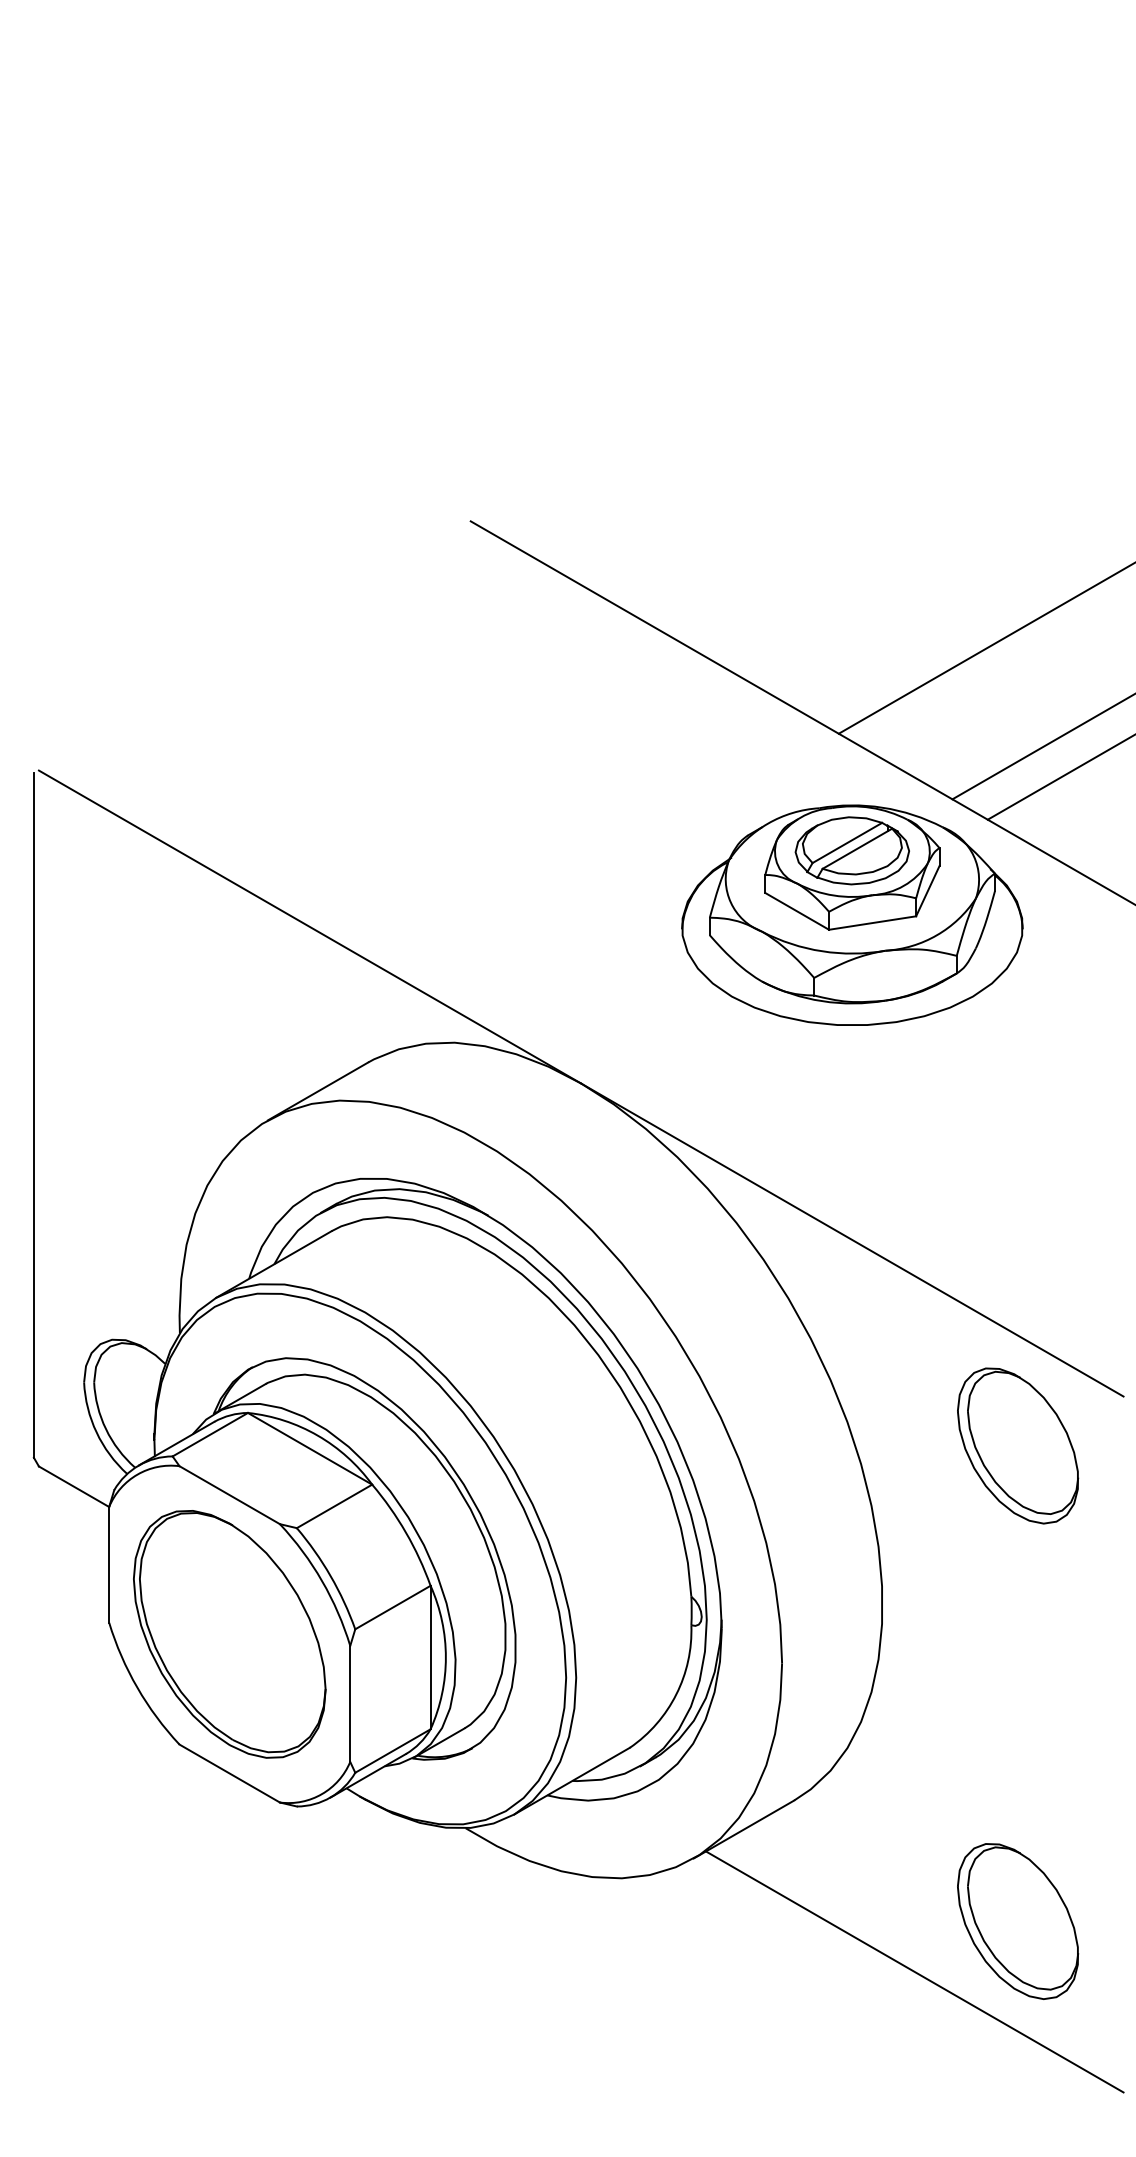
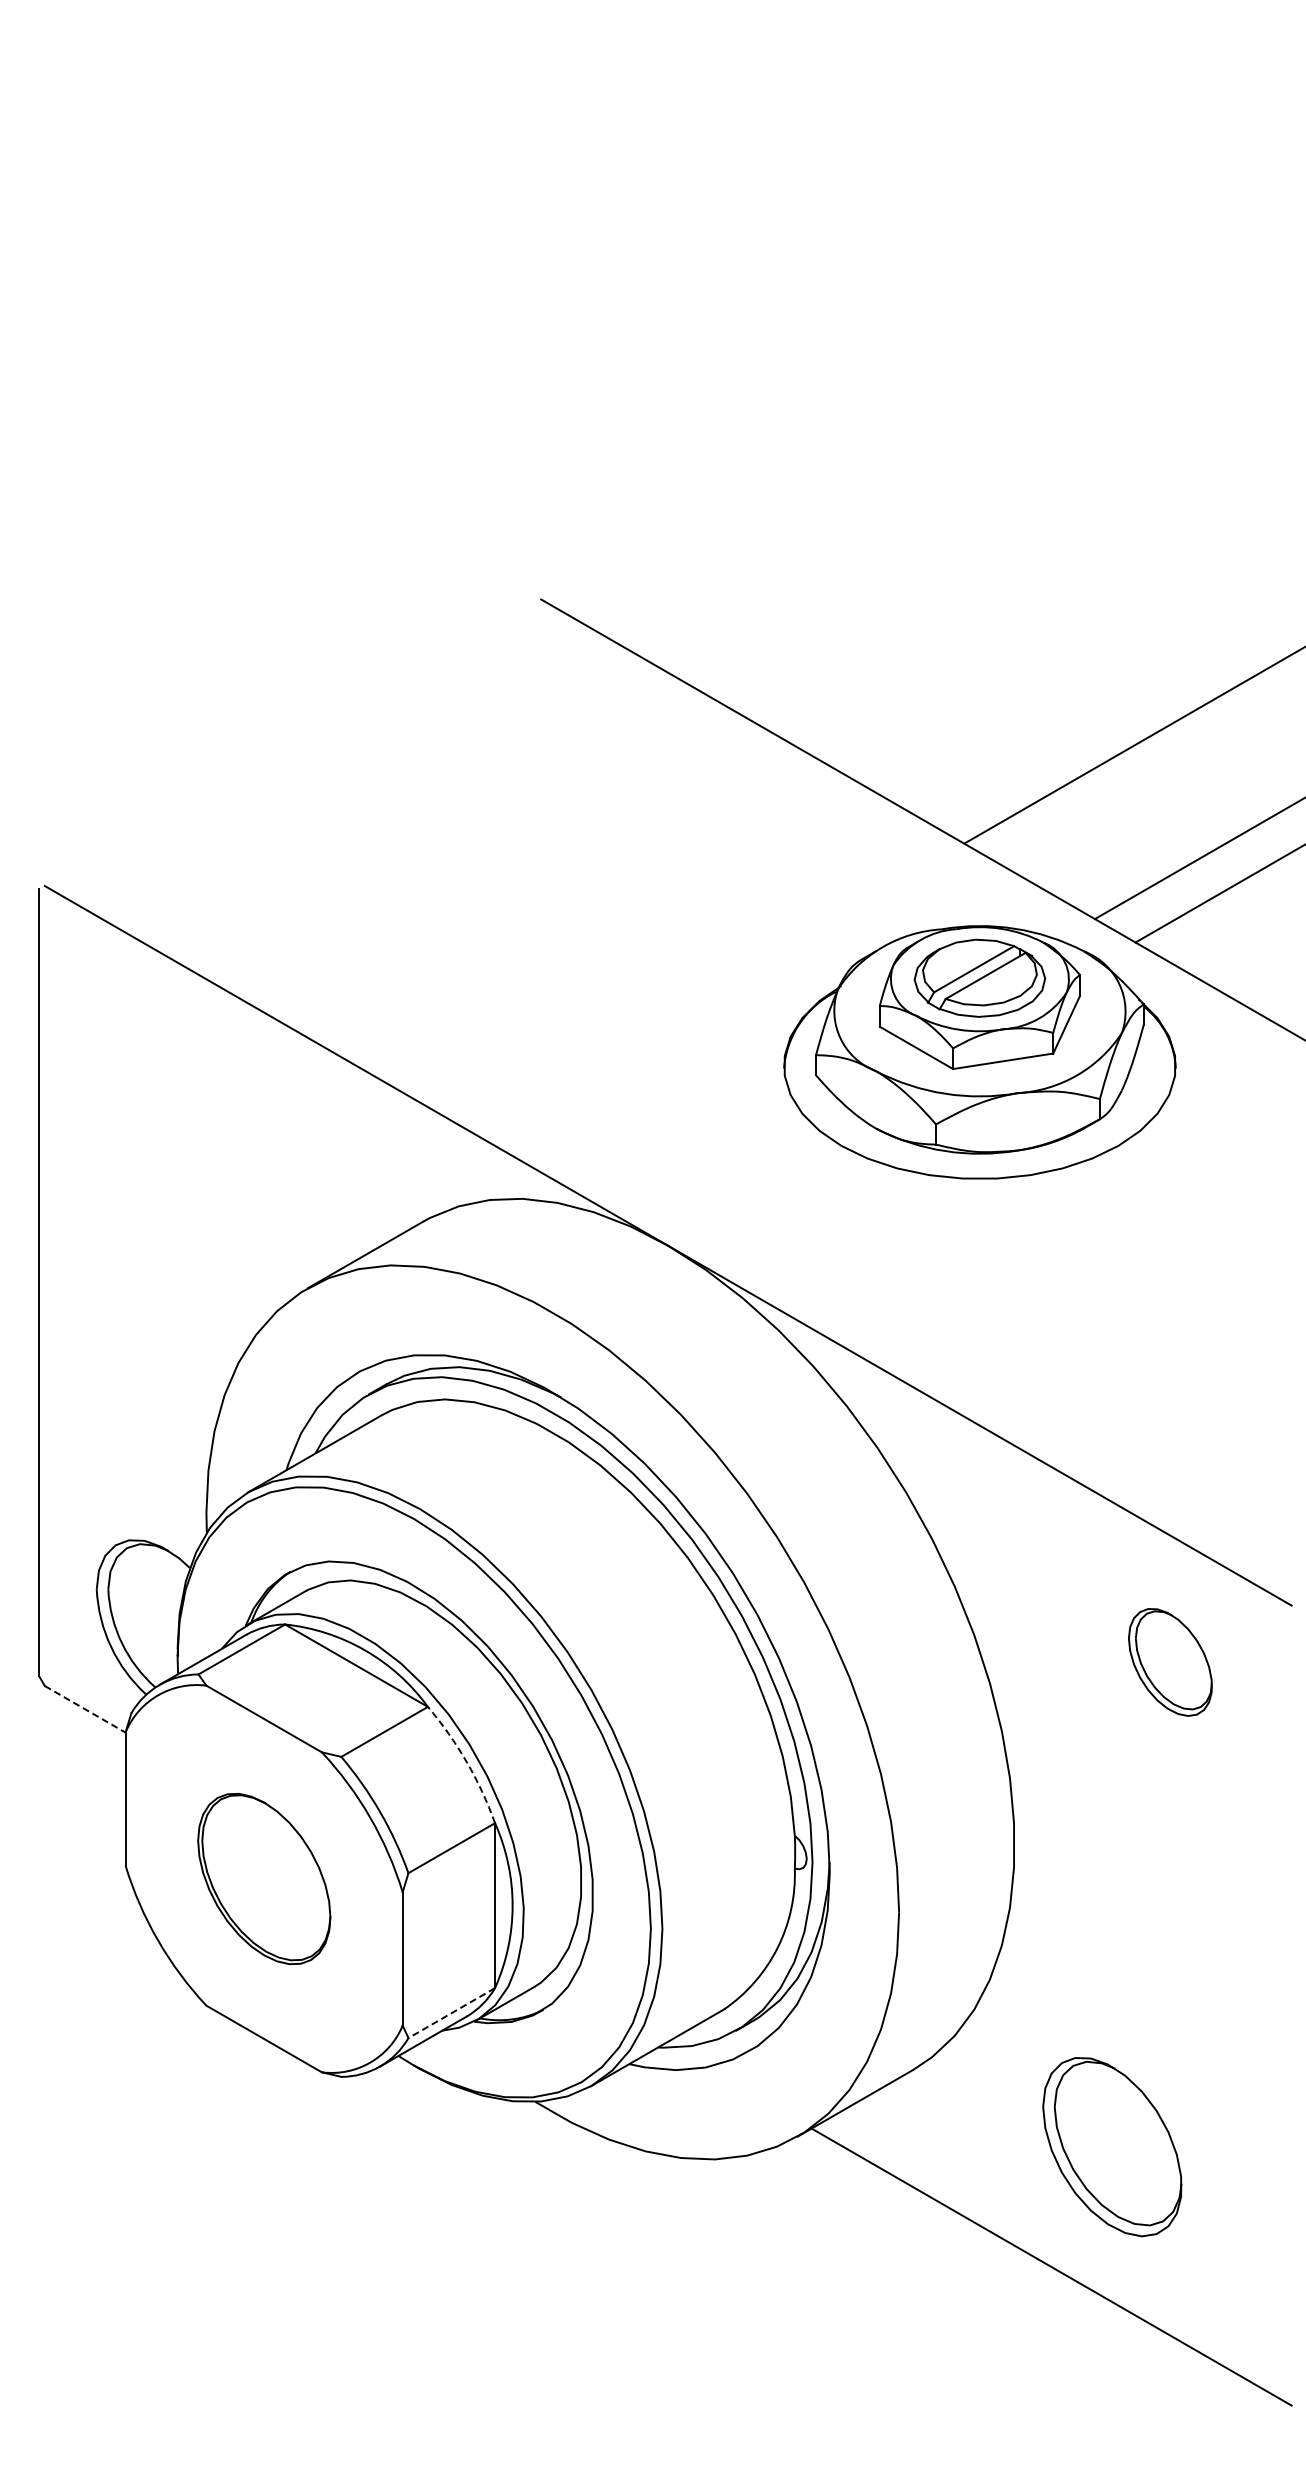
part: (1018, 1446) -> (1170, 1662), size x0.6
line: (74, 1486) -> (85, 1709), solid -> dashed
arc: (405, 1533) -> (466, 1762), solid -> dashed
part: (230, 1633) -> (264, 1878), size x0.6
line: (392, 1751) -> (451, 2013), solid -> dashed
part: (1018, 1921) -> (1112, 2147), moved

